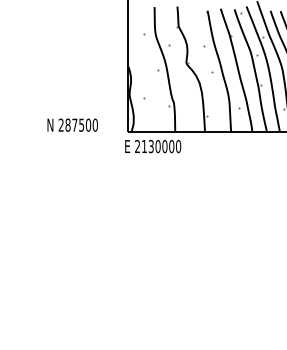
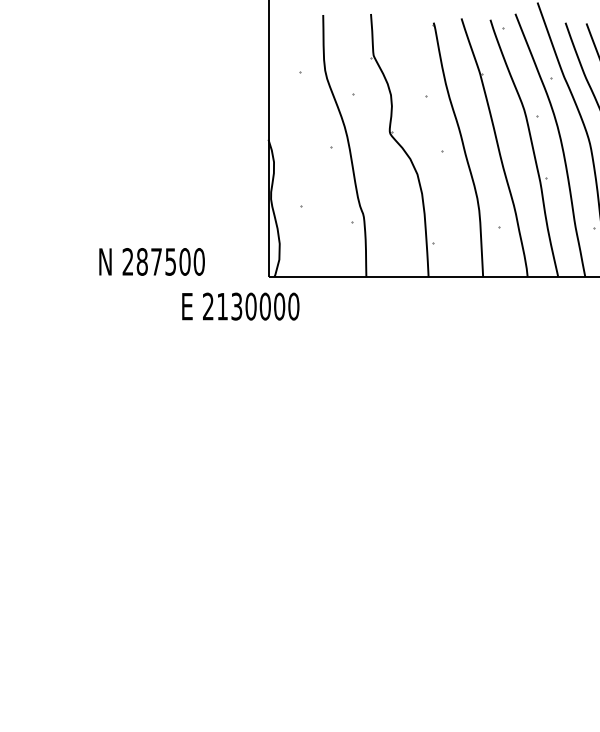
text: (153, 146) -> (241, 306), moved

